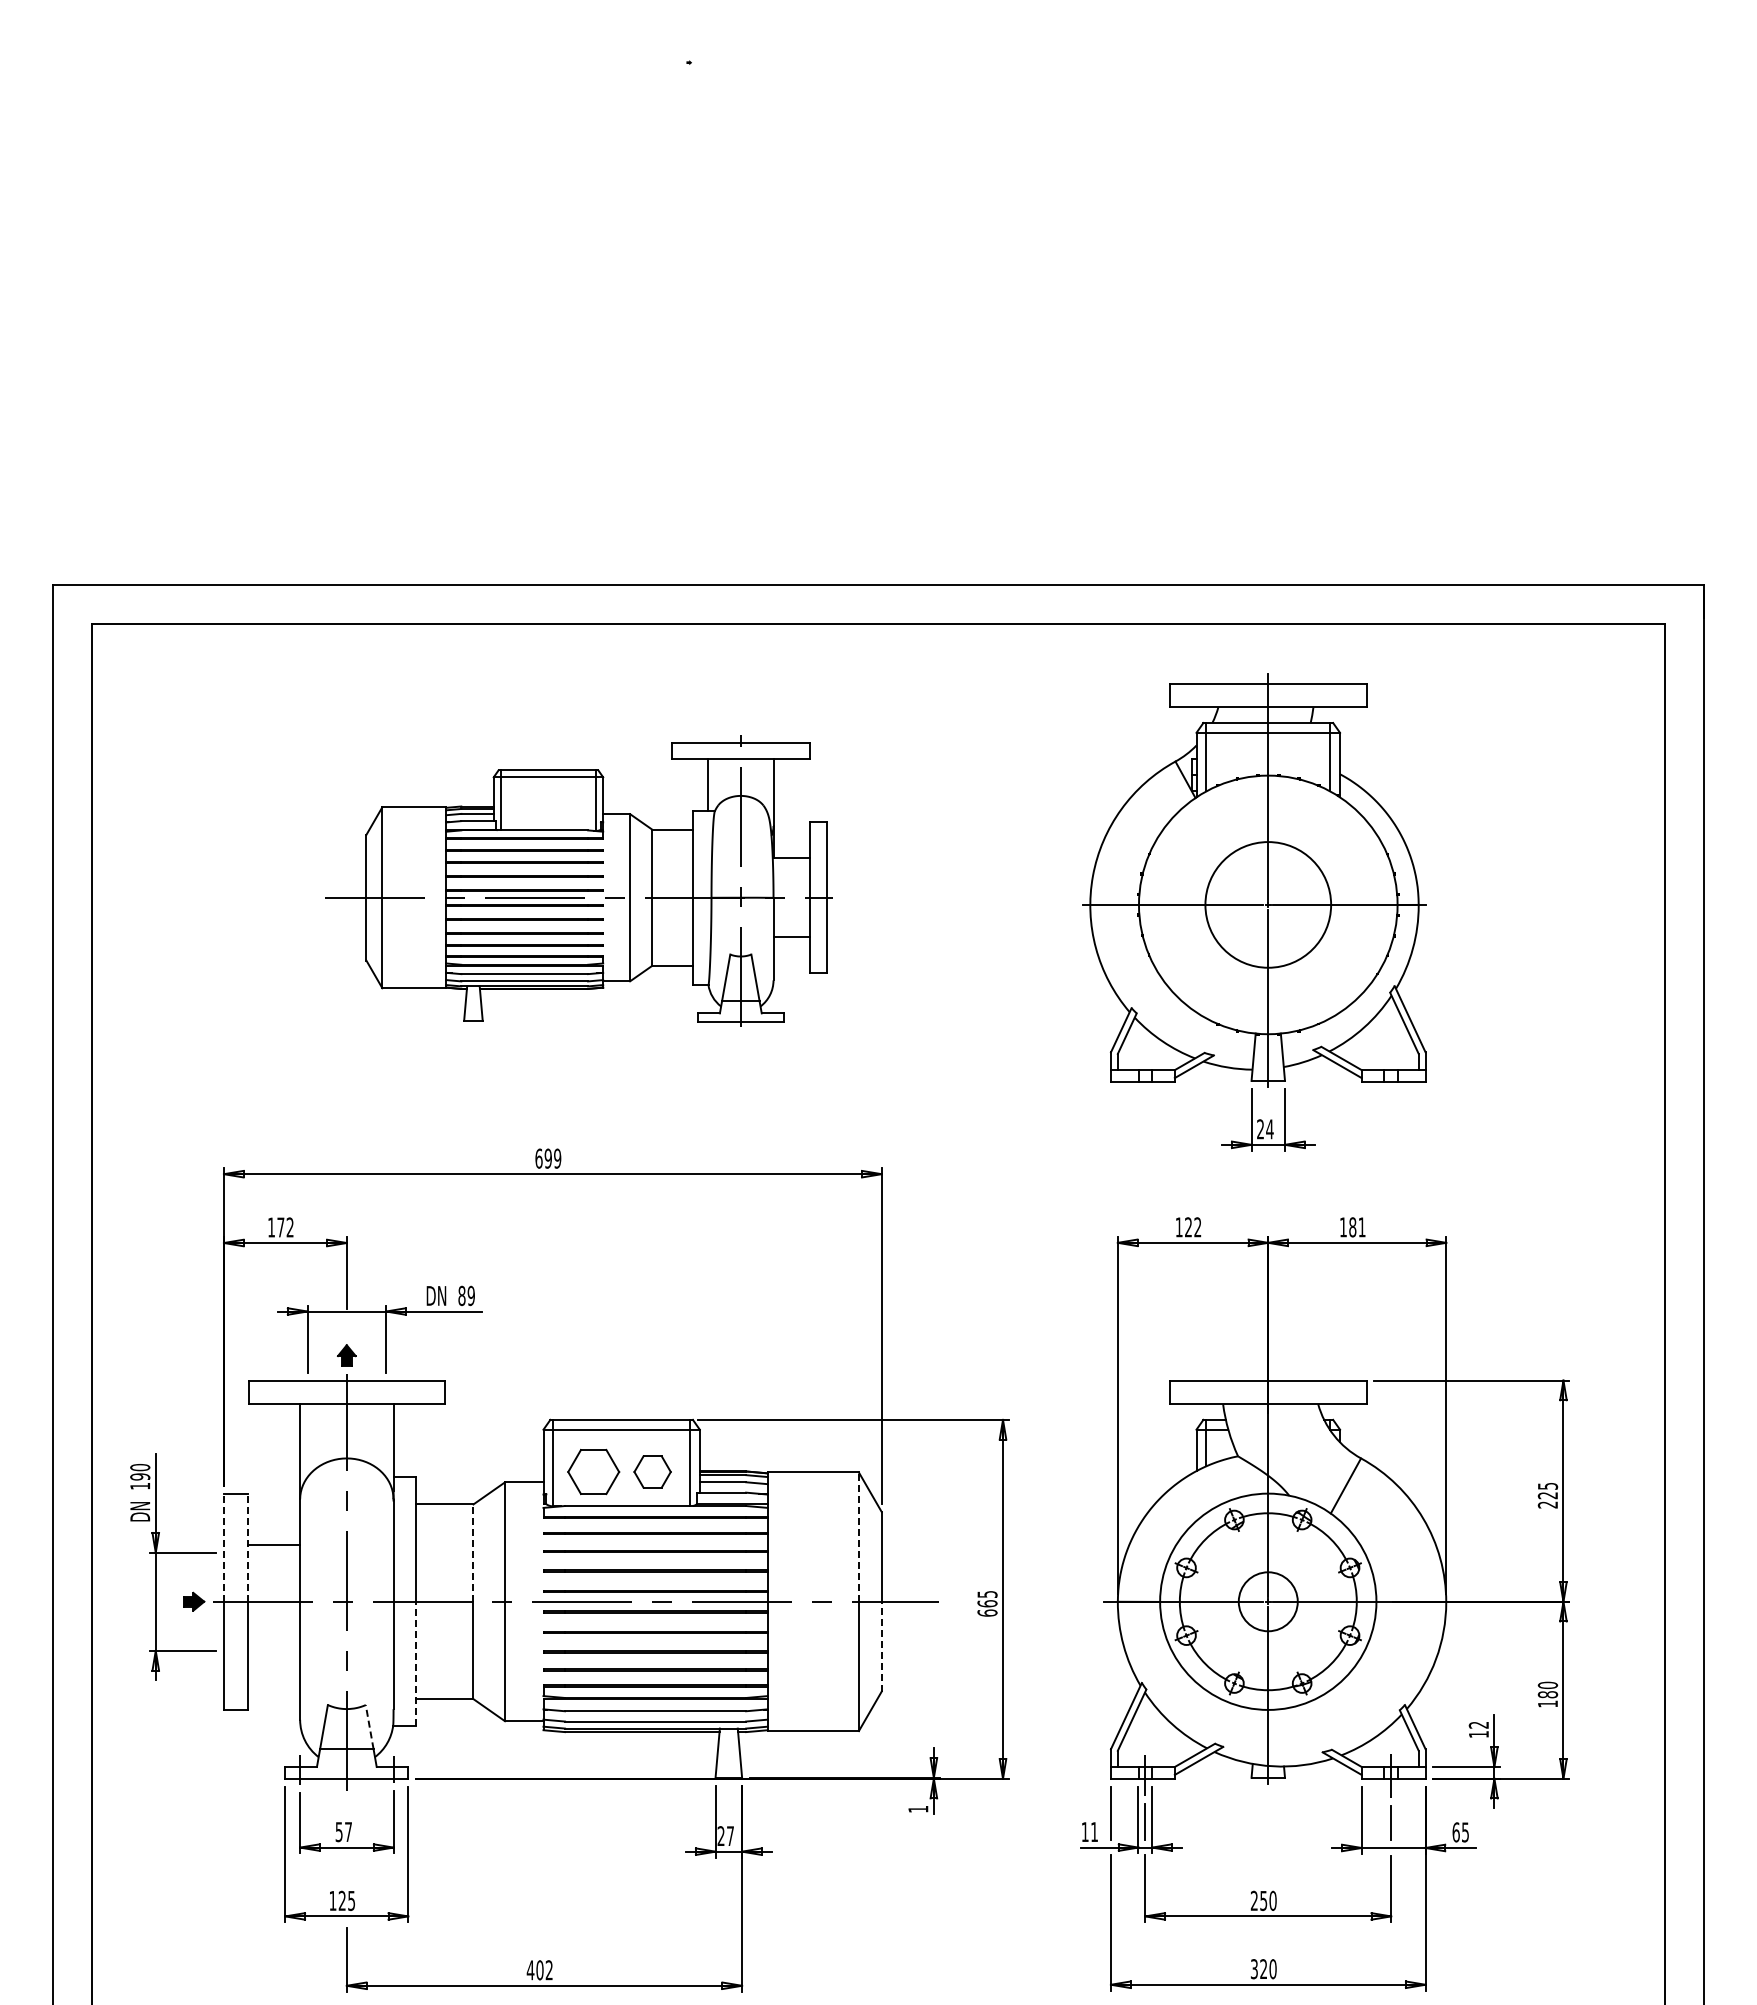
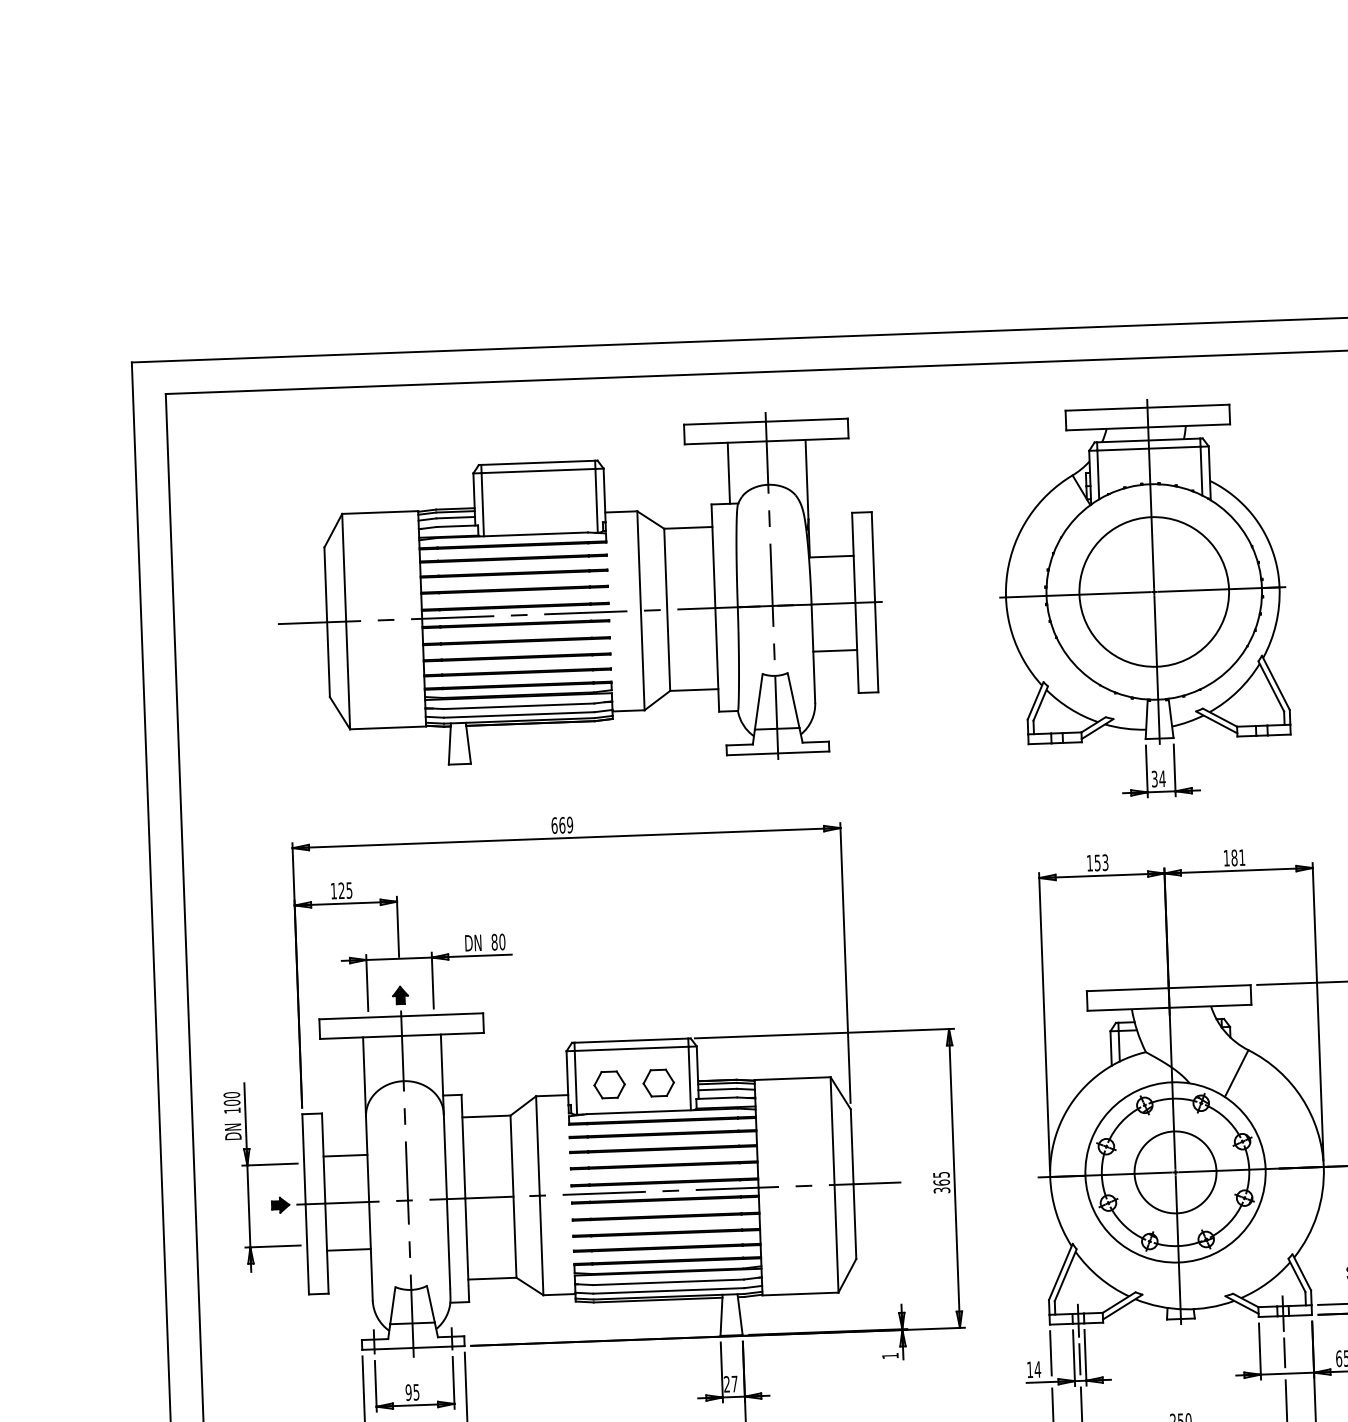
part: (578, 880) -> (578, 592), size x1.43
circle: (1268, 904) -> (1154, 591), size x1.43
text: (1260, 1129) -> (1154, 779), 24 -> 34
text: (548, 1158) -> (562, 825), 699 -> 669
text: (285, 1227) -> (345, 890), 172 -> 125
text: (1193, 1227) -> (1101, 862), 122 -> 153
text: (470, 1296) -> (501, 942), 89 -> 80
part: (593, 1471) -> (609, 1084), size x0.71
text: (140, 1476) -> (232, 1102), 190 -> 100
line: (858, 1537) -> (832, 1131), dashed -> solid
line: (223, 1547) -> (303, 1159), dashed -> solid
line: (247, 1547) -> (323, 1158), dashed -> solid
line: (473, 1553) -> (512, 1156), dashed -> solid
circle: (1268, 1601) -> (1175, 1172), size x1.67
text: (987, 1612) -> (941, 1189), 665 -> 365
line: (881, 1646) -> (854, 1221), dashed -> solid
line: (273, 1658) -> (348, 1250), added
line: (415, 1663) -> (467, 1249), dashed -> solid
line: (369, 1726) -> (430, 1303), dashed -> solid
text: (1094, 1831) -> (1037, 1369), 11 -> 14
text: (343, 1832) -> (412, 1392), 57 -> 95

